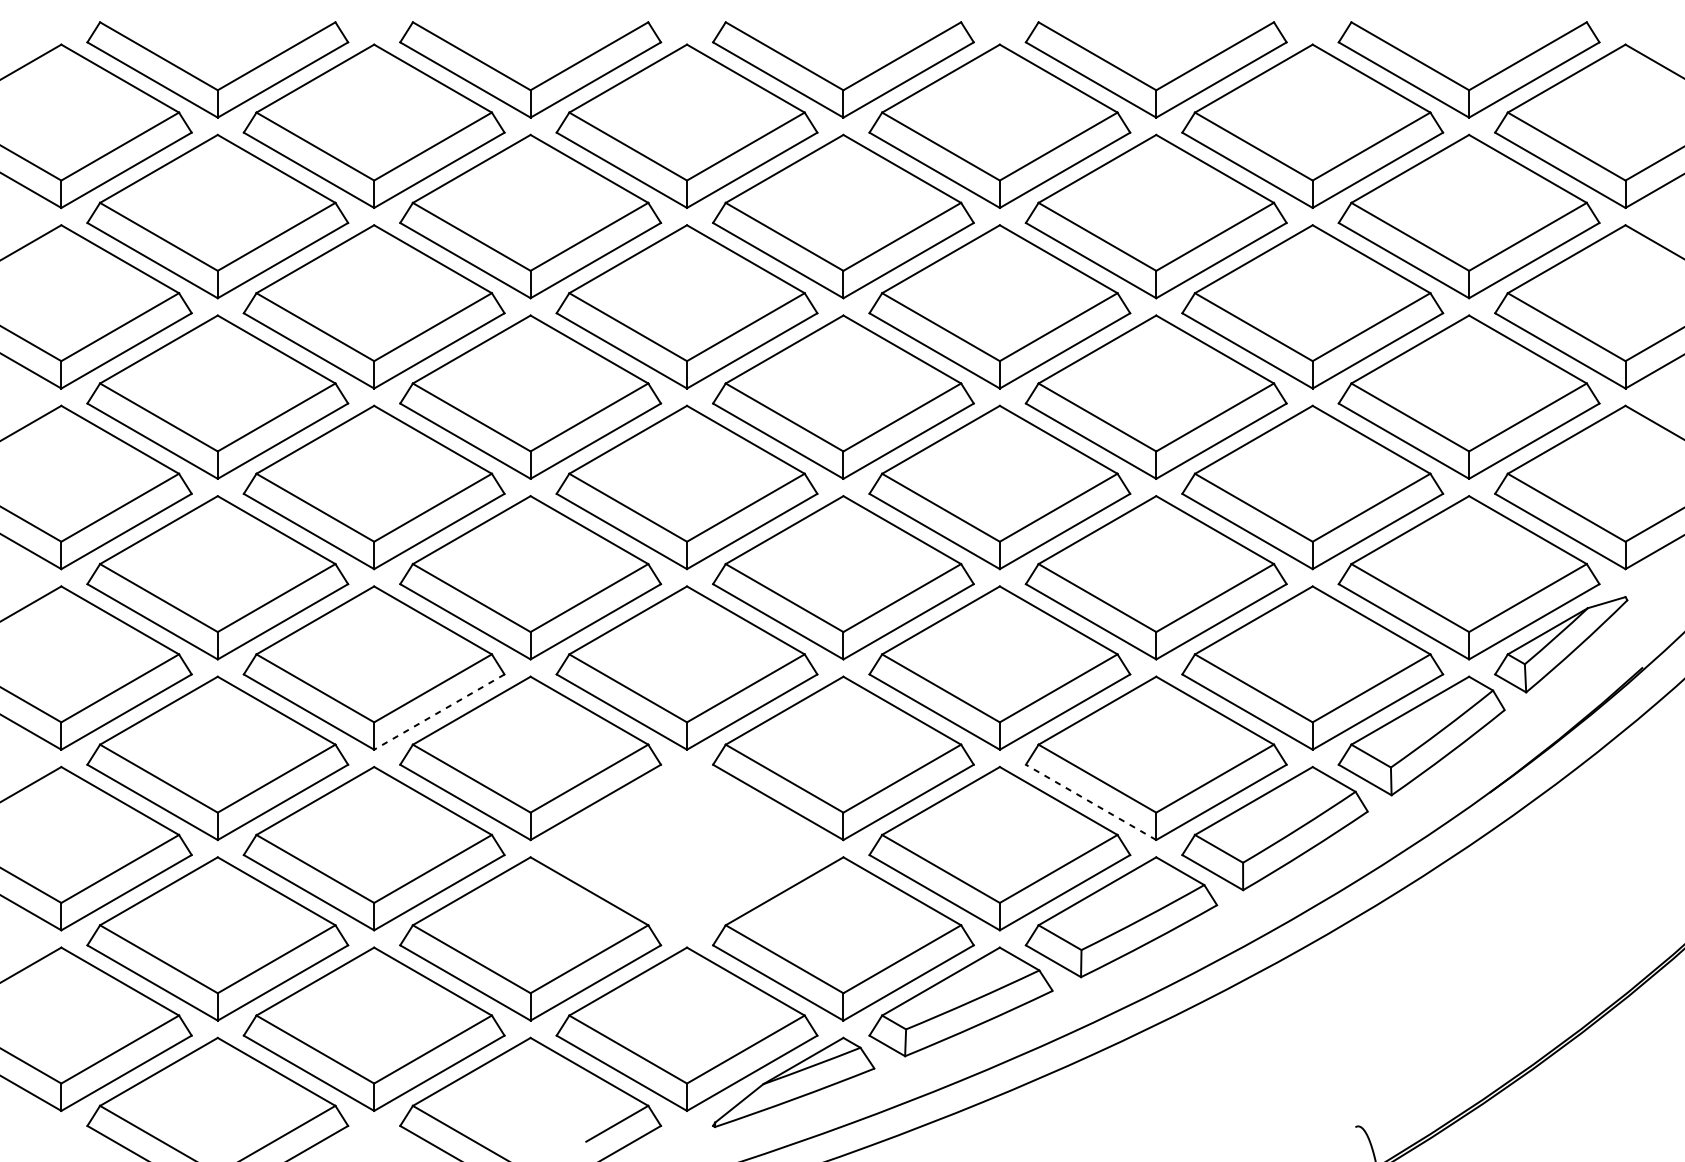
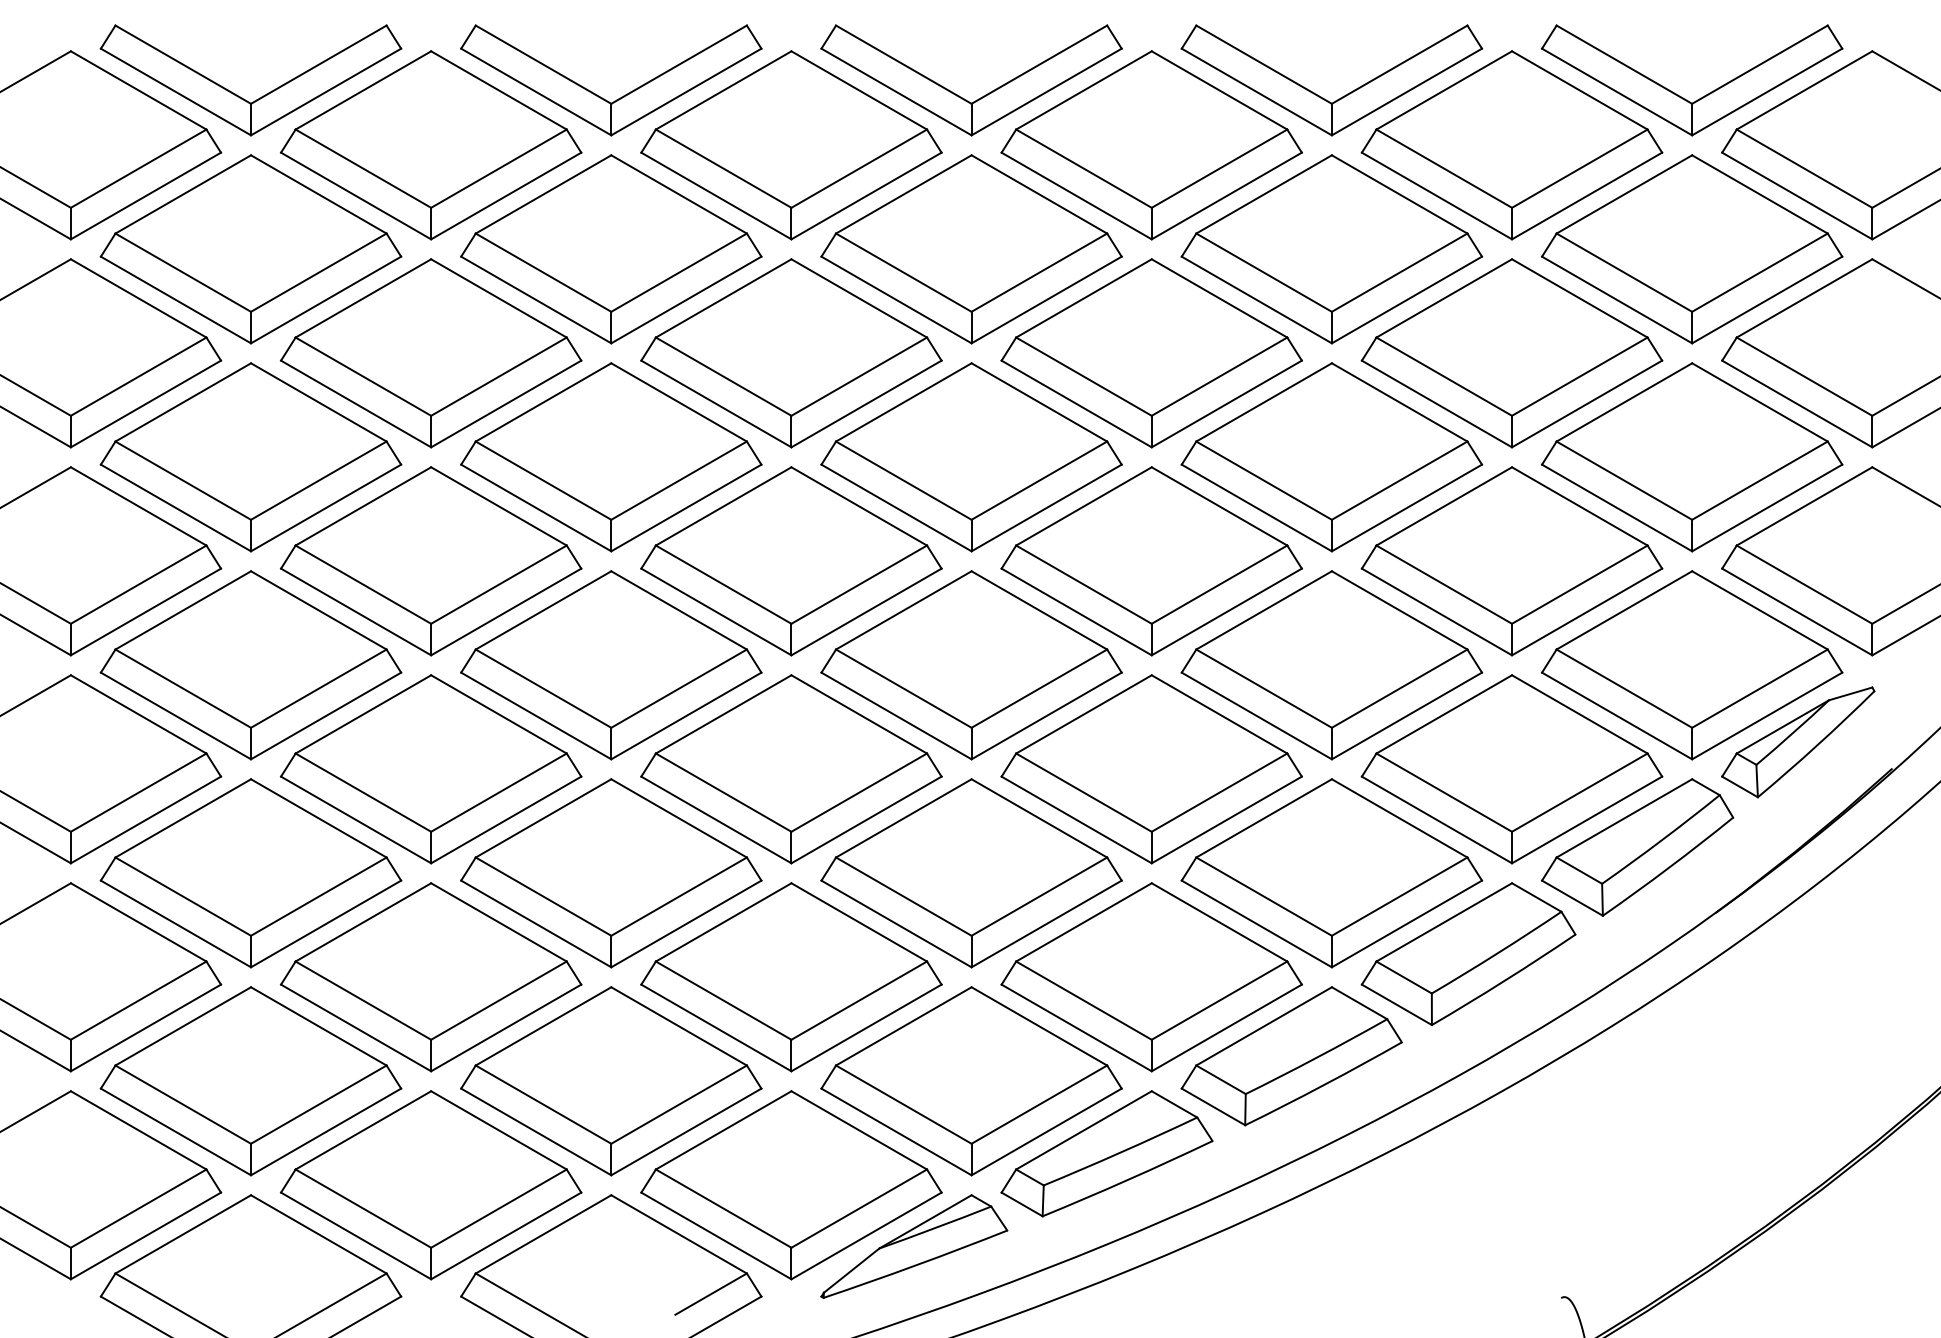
line: (439, 711) -> (506, 819), dashed -> solid
line: (1090, 801) -> (1256, 923), dashed -> solid
part: (687, 848) -> (791, 977), added

